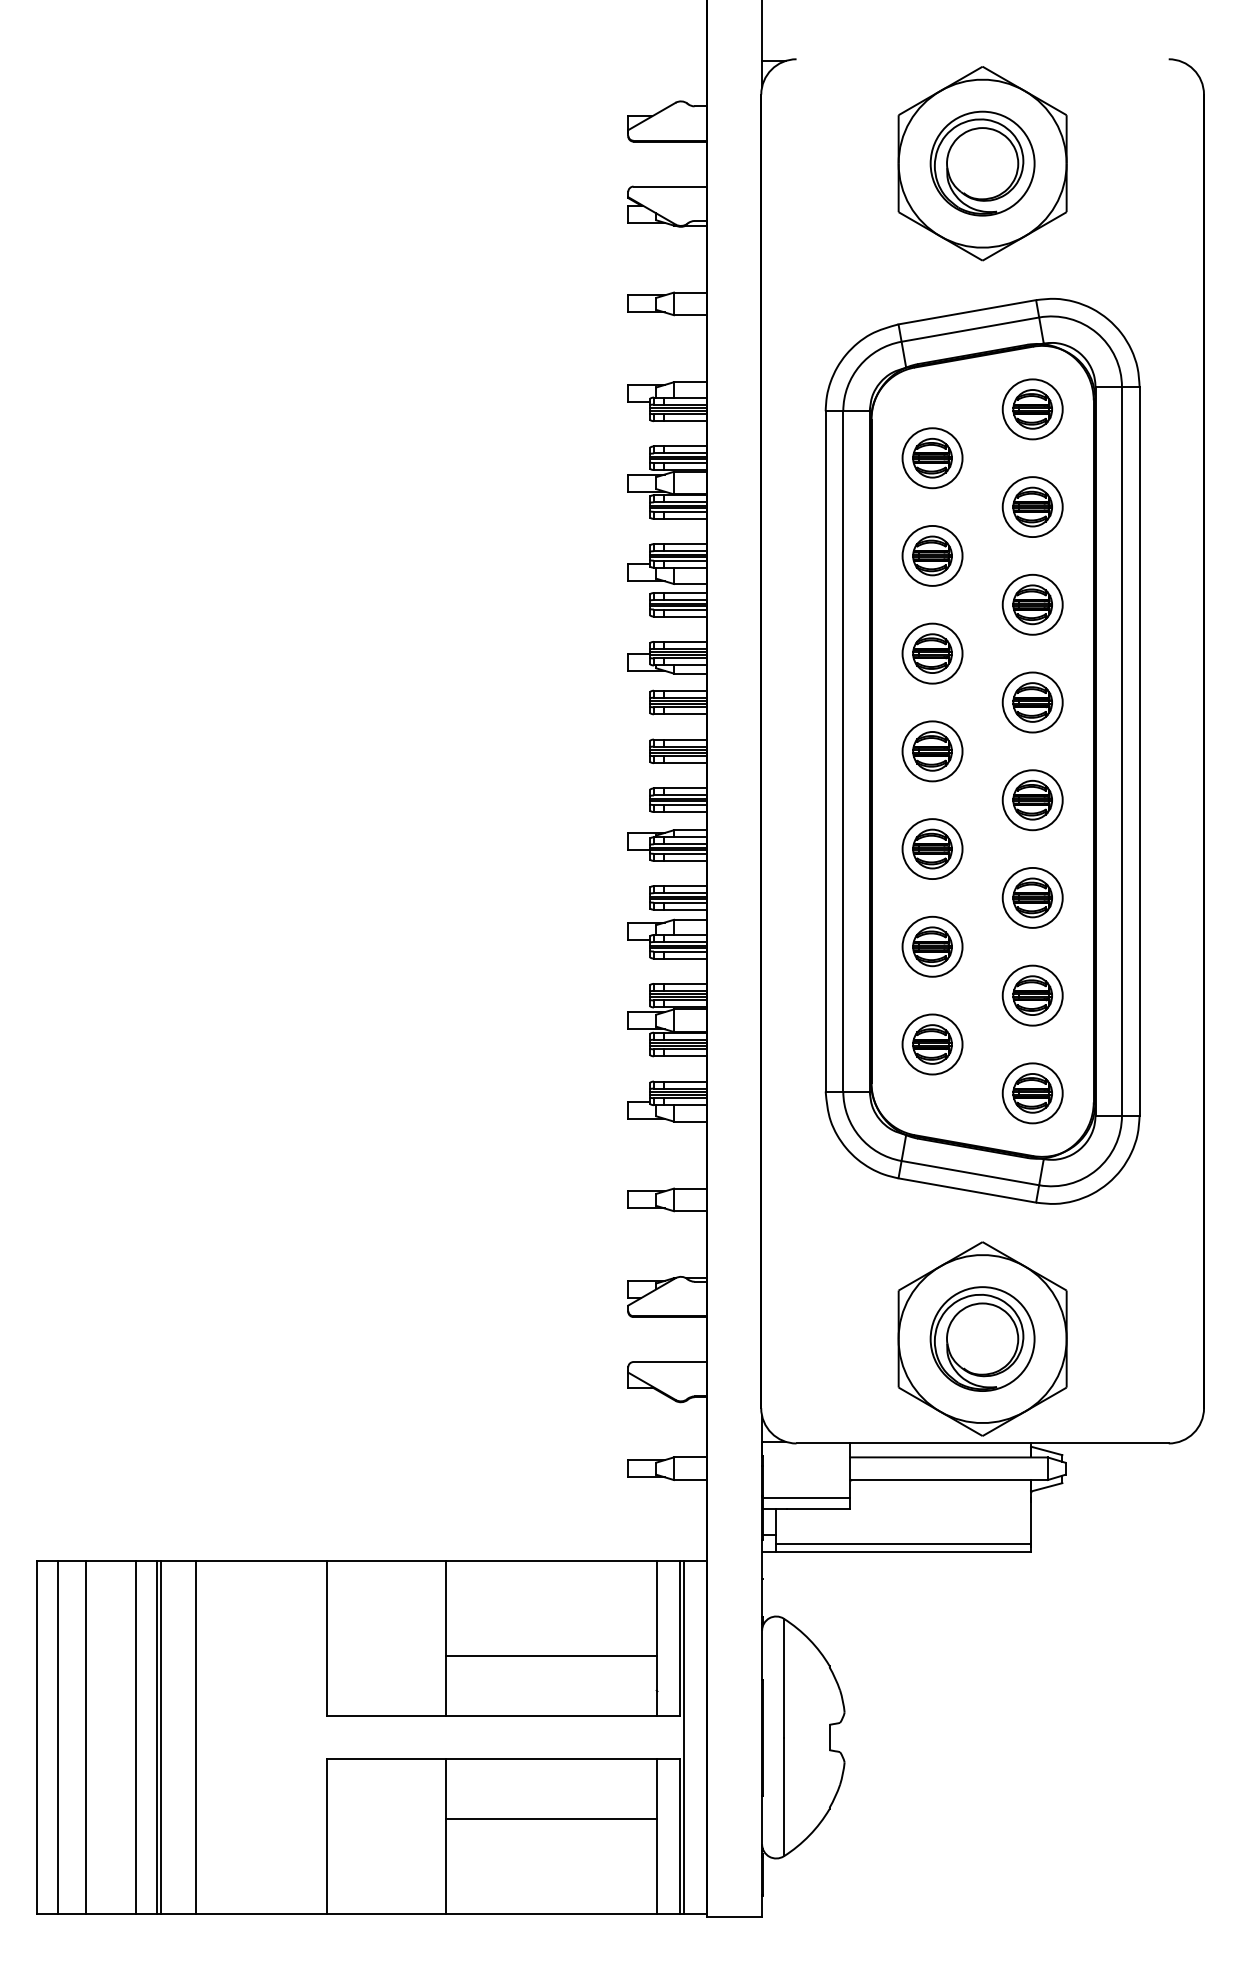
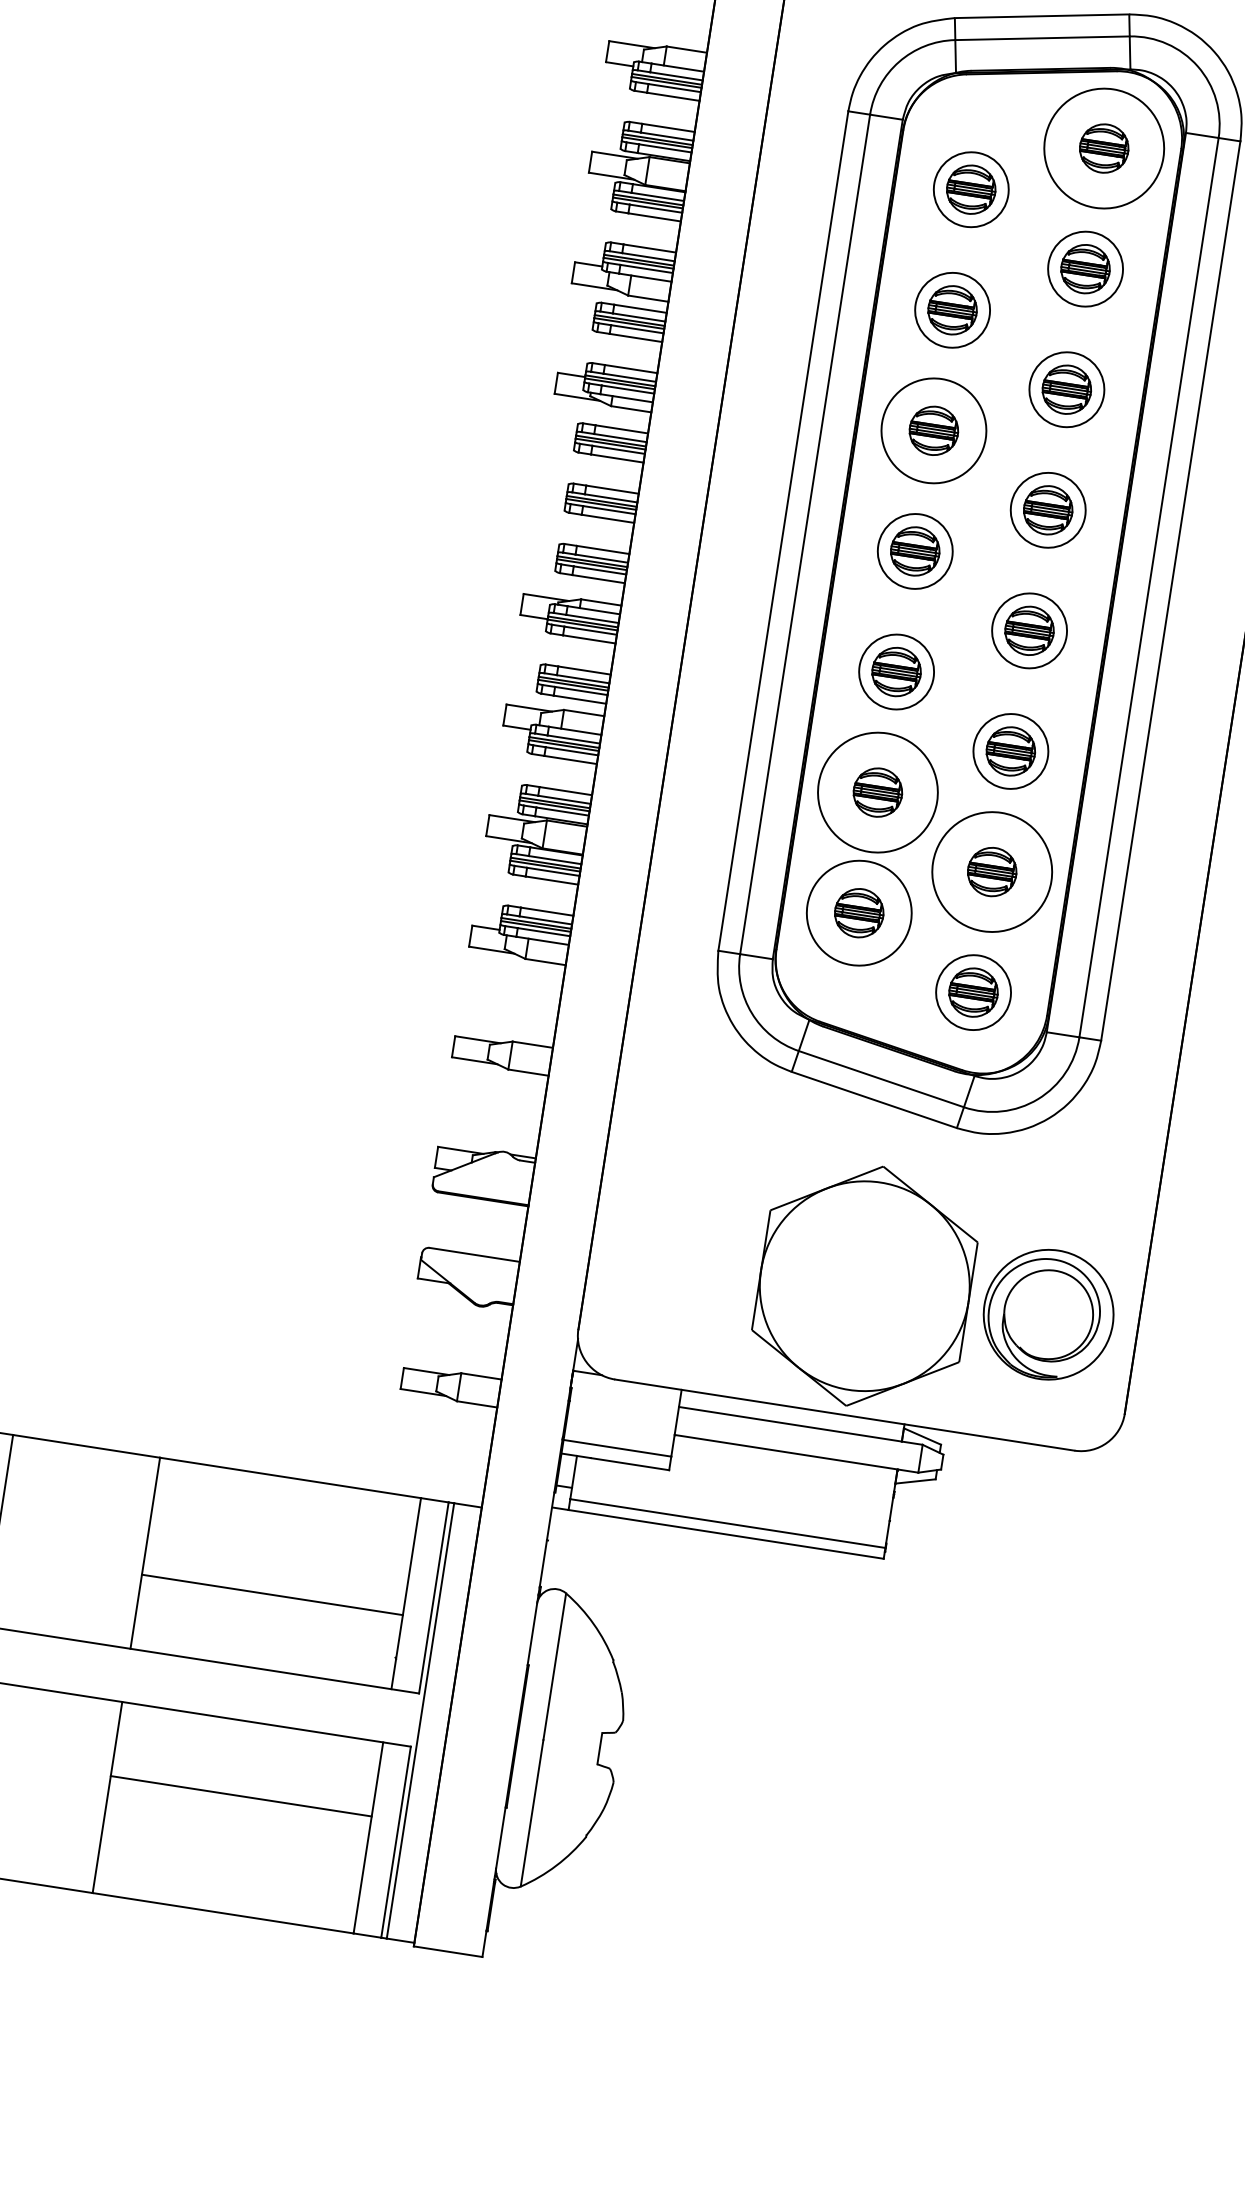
circle: (1032, 409) -> (1103, 148), size x1.6
circle: (932, 653) -> (933, 430), size x1.4
circle: (932, 946) -> (877, 792), size x1.6
circle: (1032, 995) -> (991, 871), size x1.6
circle: (932, 1044) -> (859, 913), size x1.4
part: (982, 1338) -> (1048, 1313), moved

